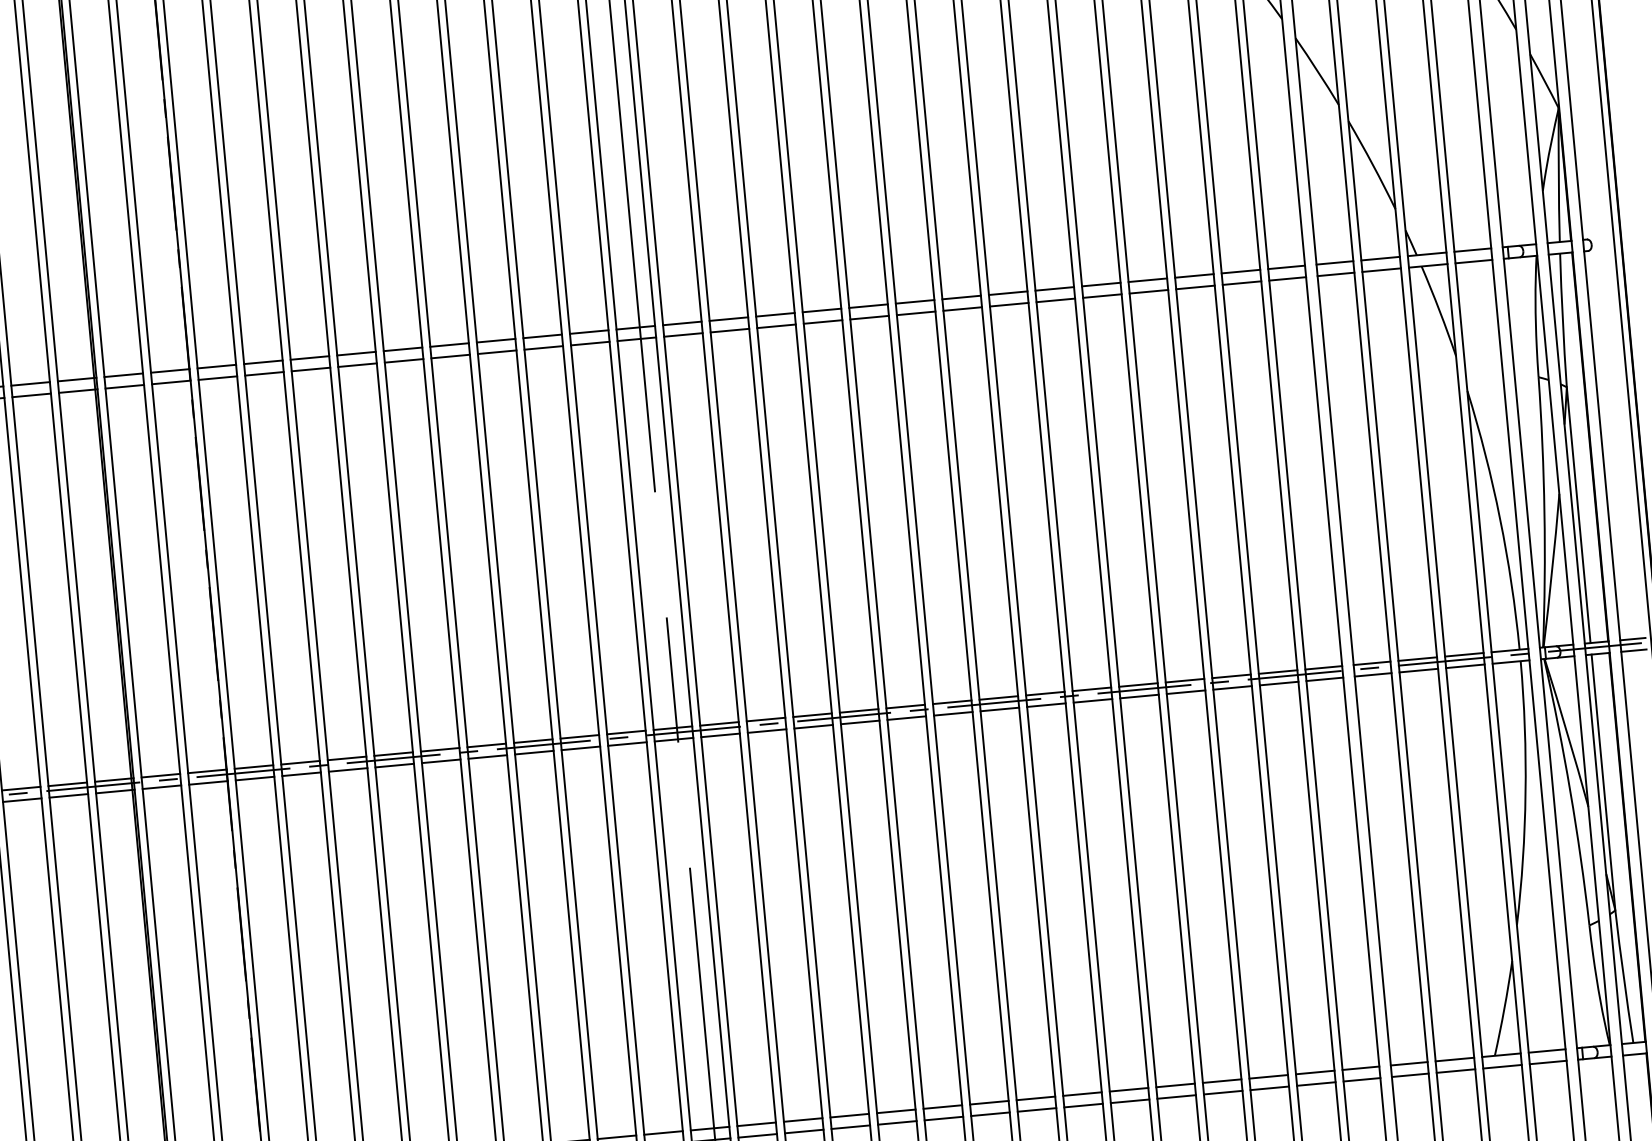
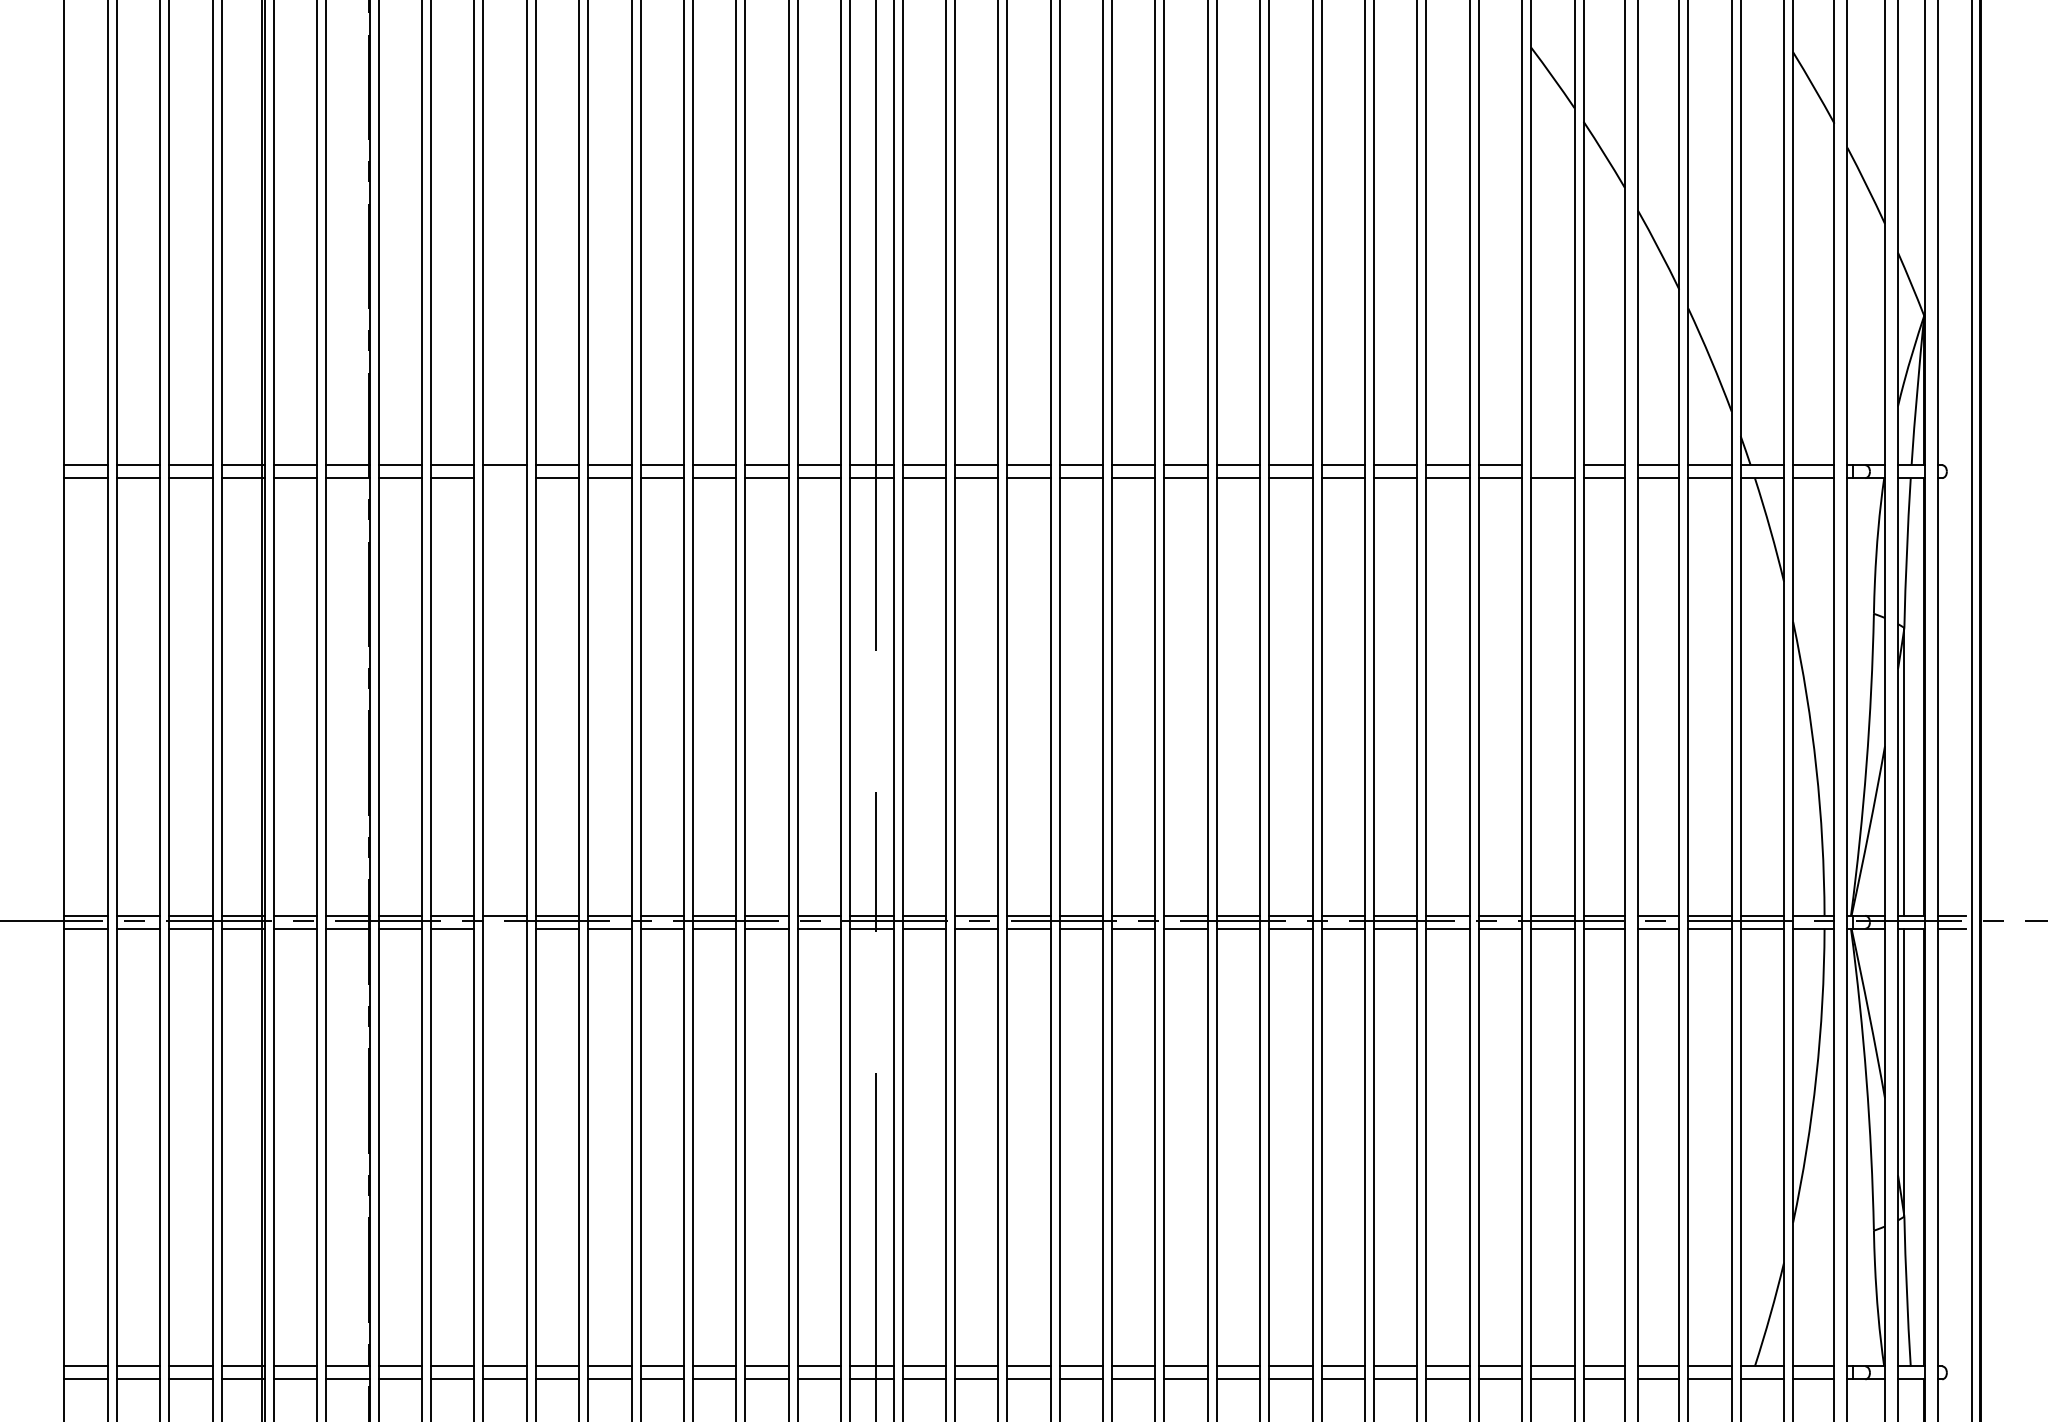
line: (1240, 271) -> (1552, 465), removed
line: (310, 369) -> (504, 478), removed
line: (347, 769) -> (504, 928), removed

